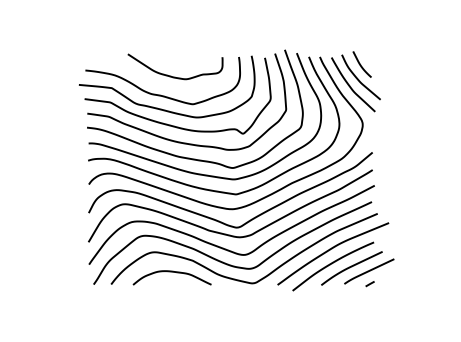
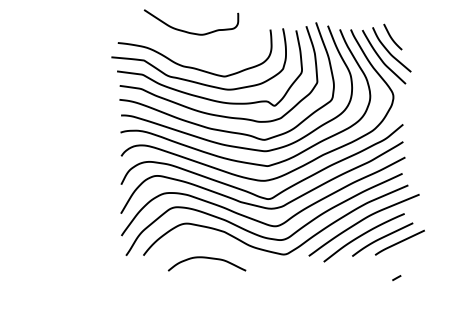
curve: (171, 75) -> (187, 31), moved
curve: (171, 272) -> (206, 258), moved
line: (369, 284) -> (396, 278), moved

